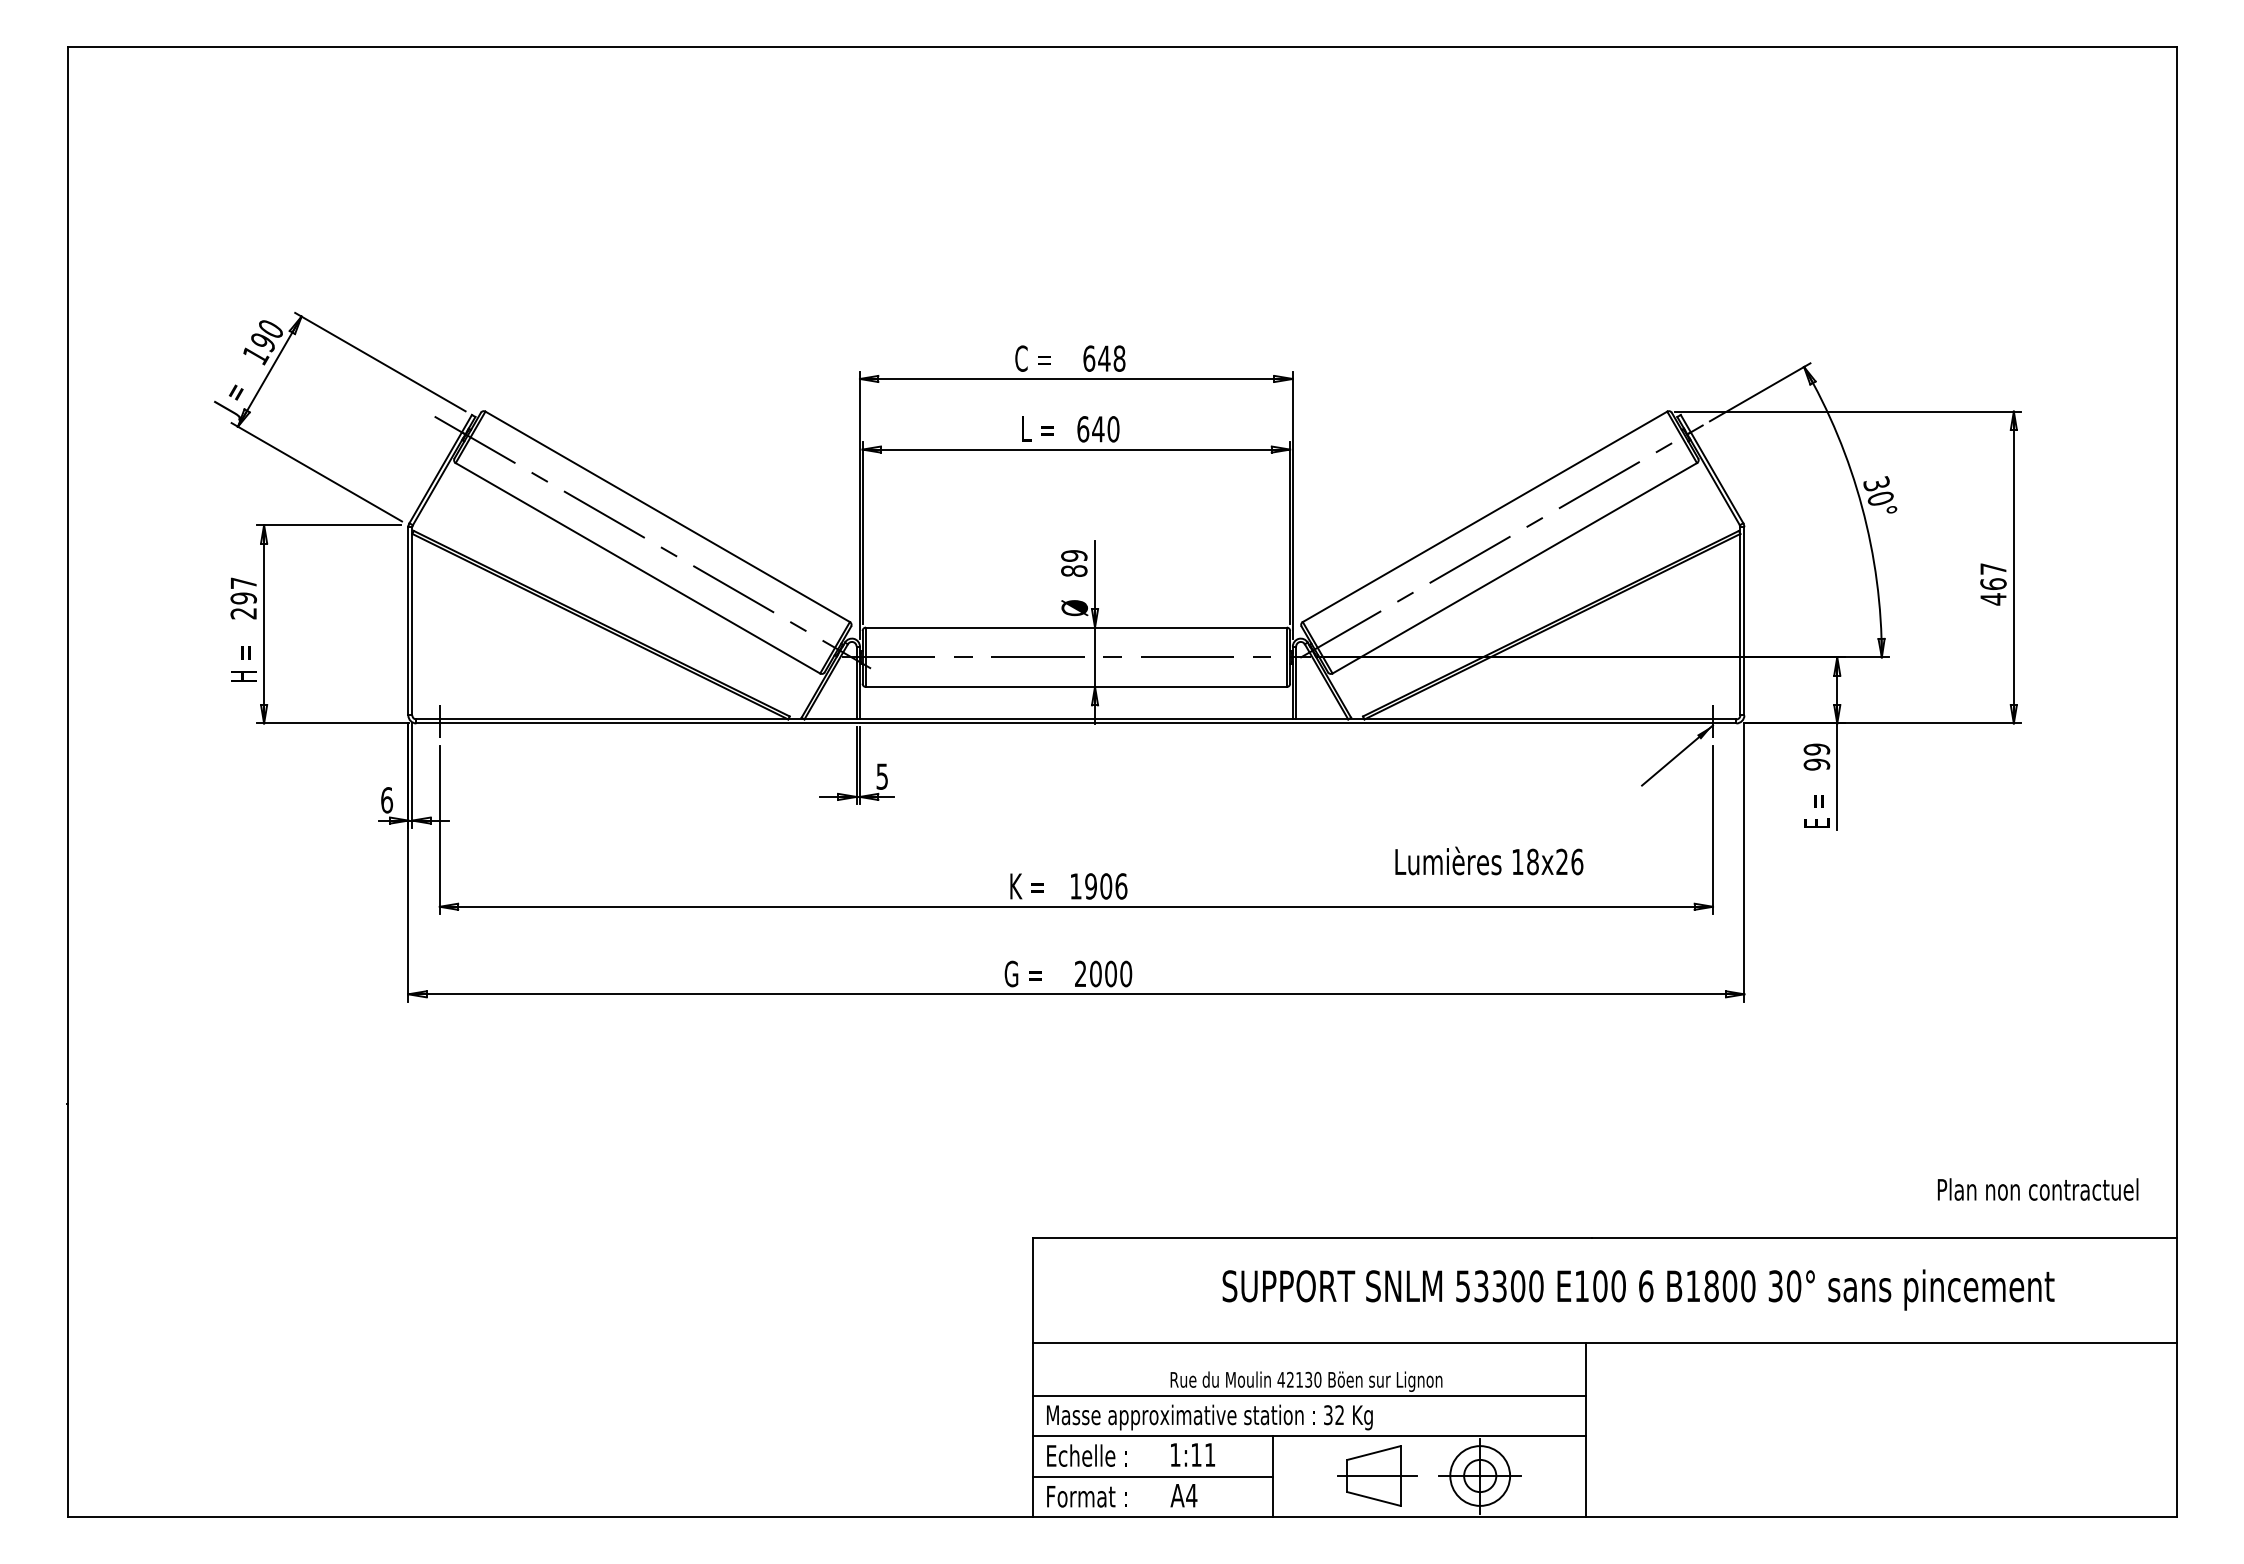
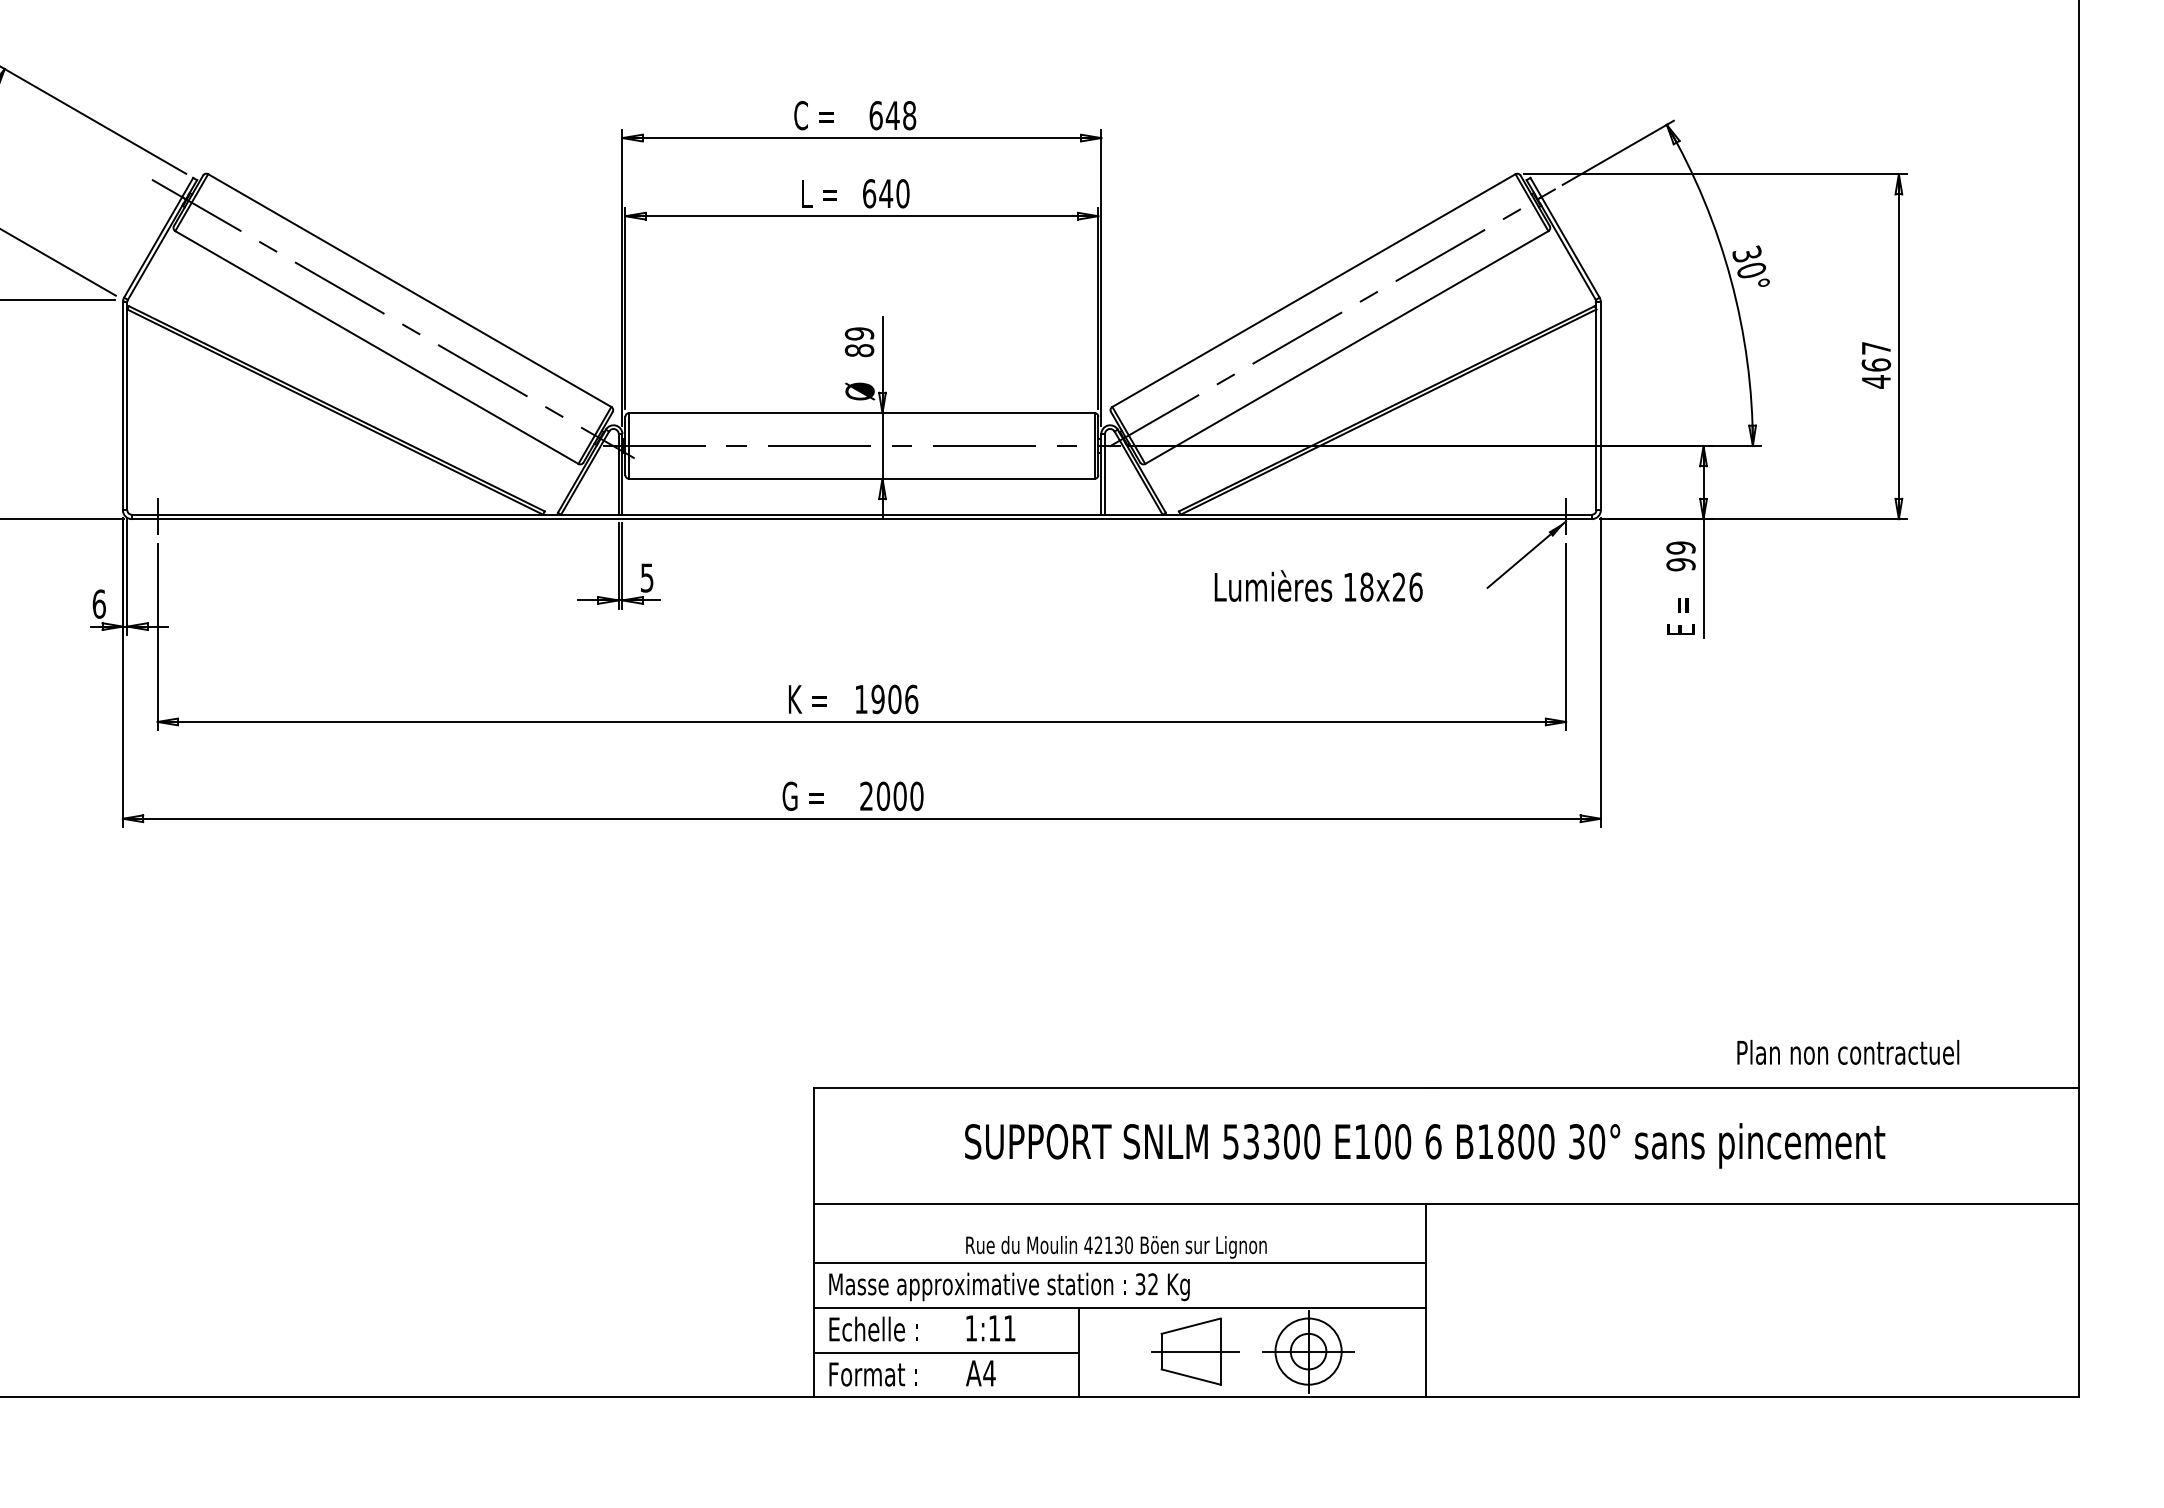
text: (1489, 860) -> (1318, 585), moved
text: (2037, 1189) -> (1847, 1052), moved
text: (1638, 1289) -> (1425, 1145), moved

